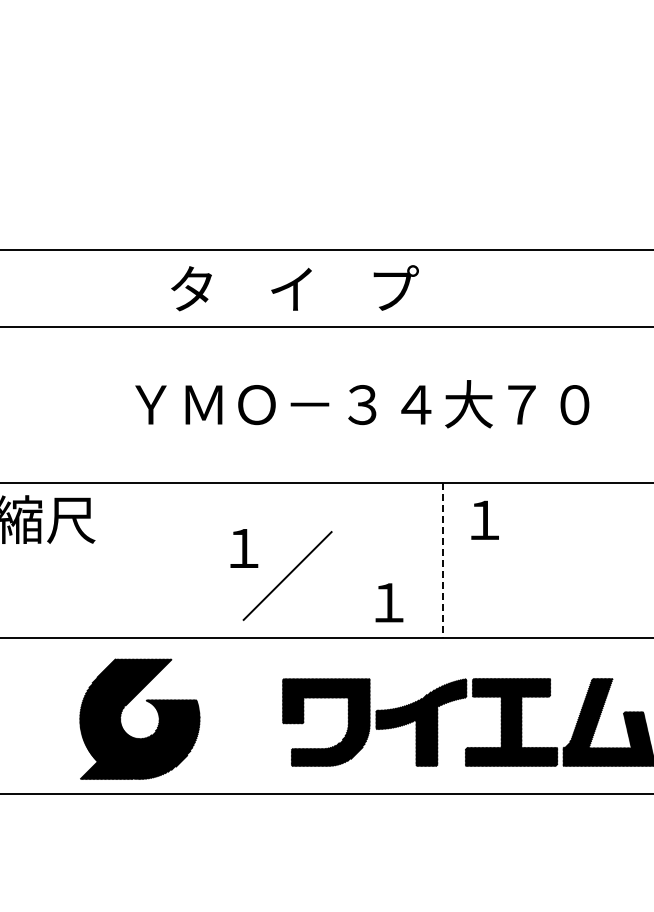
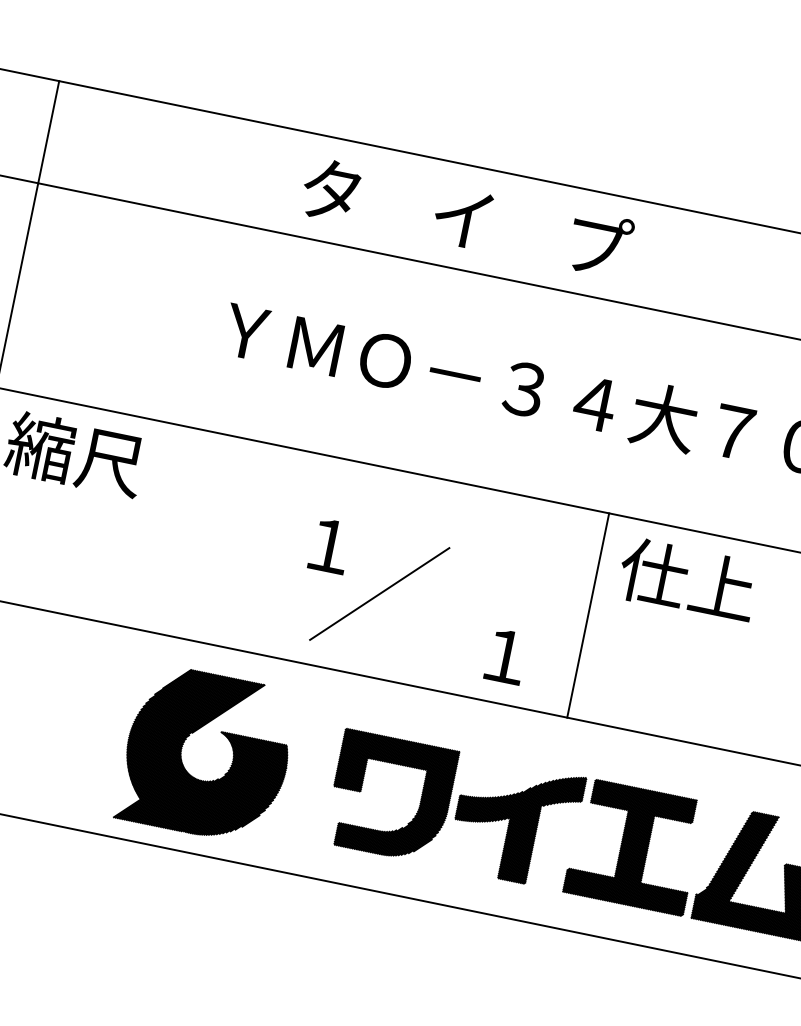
text: (510, 519) -> (687, 579), １ -> 仕上
line: (443, 560) -> (588, 615), dashed -> solid
part: (149, 703) -> (224, 736), moved

